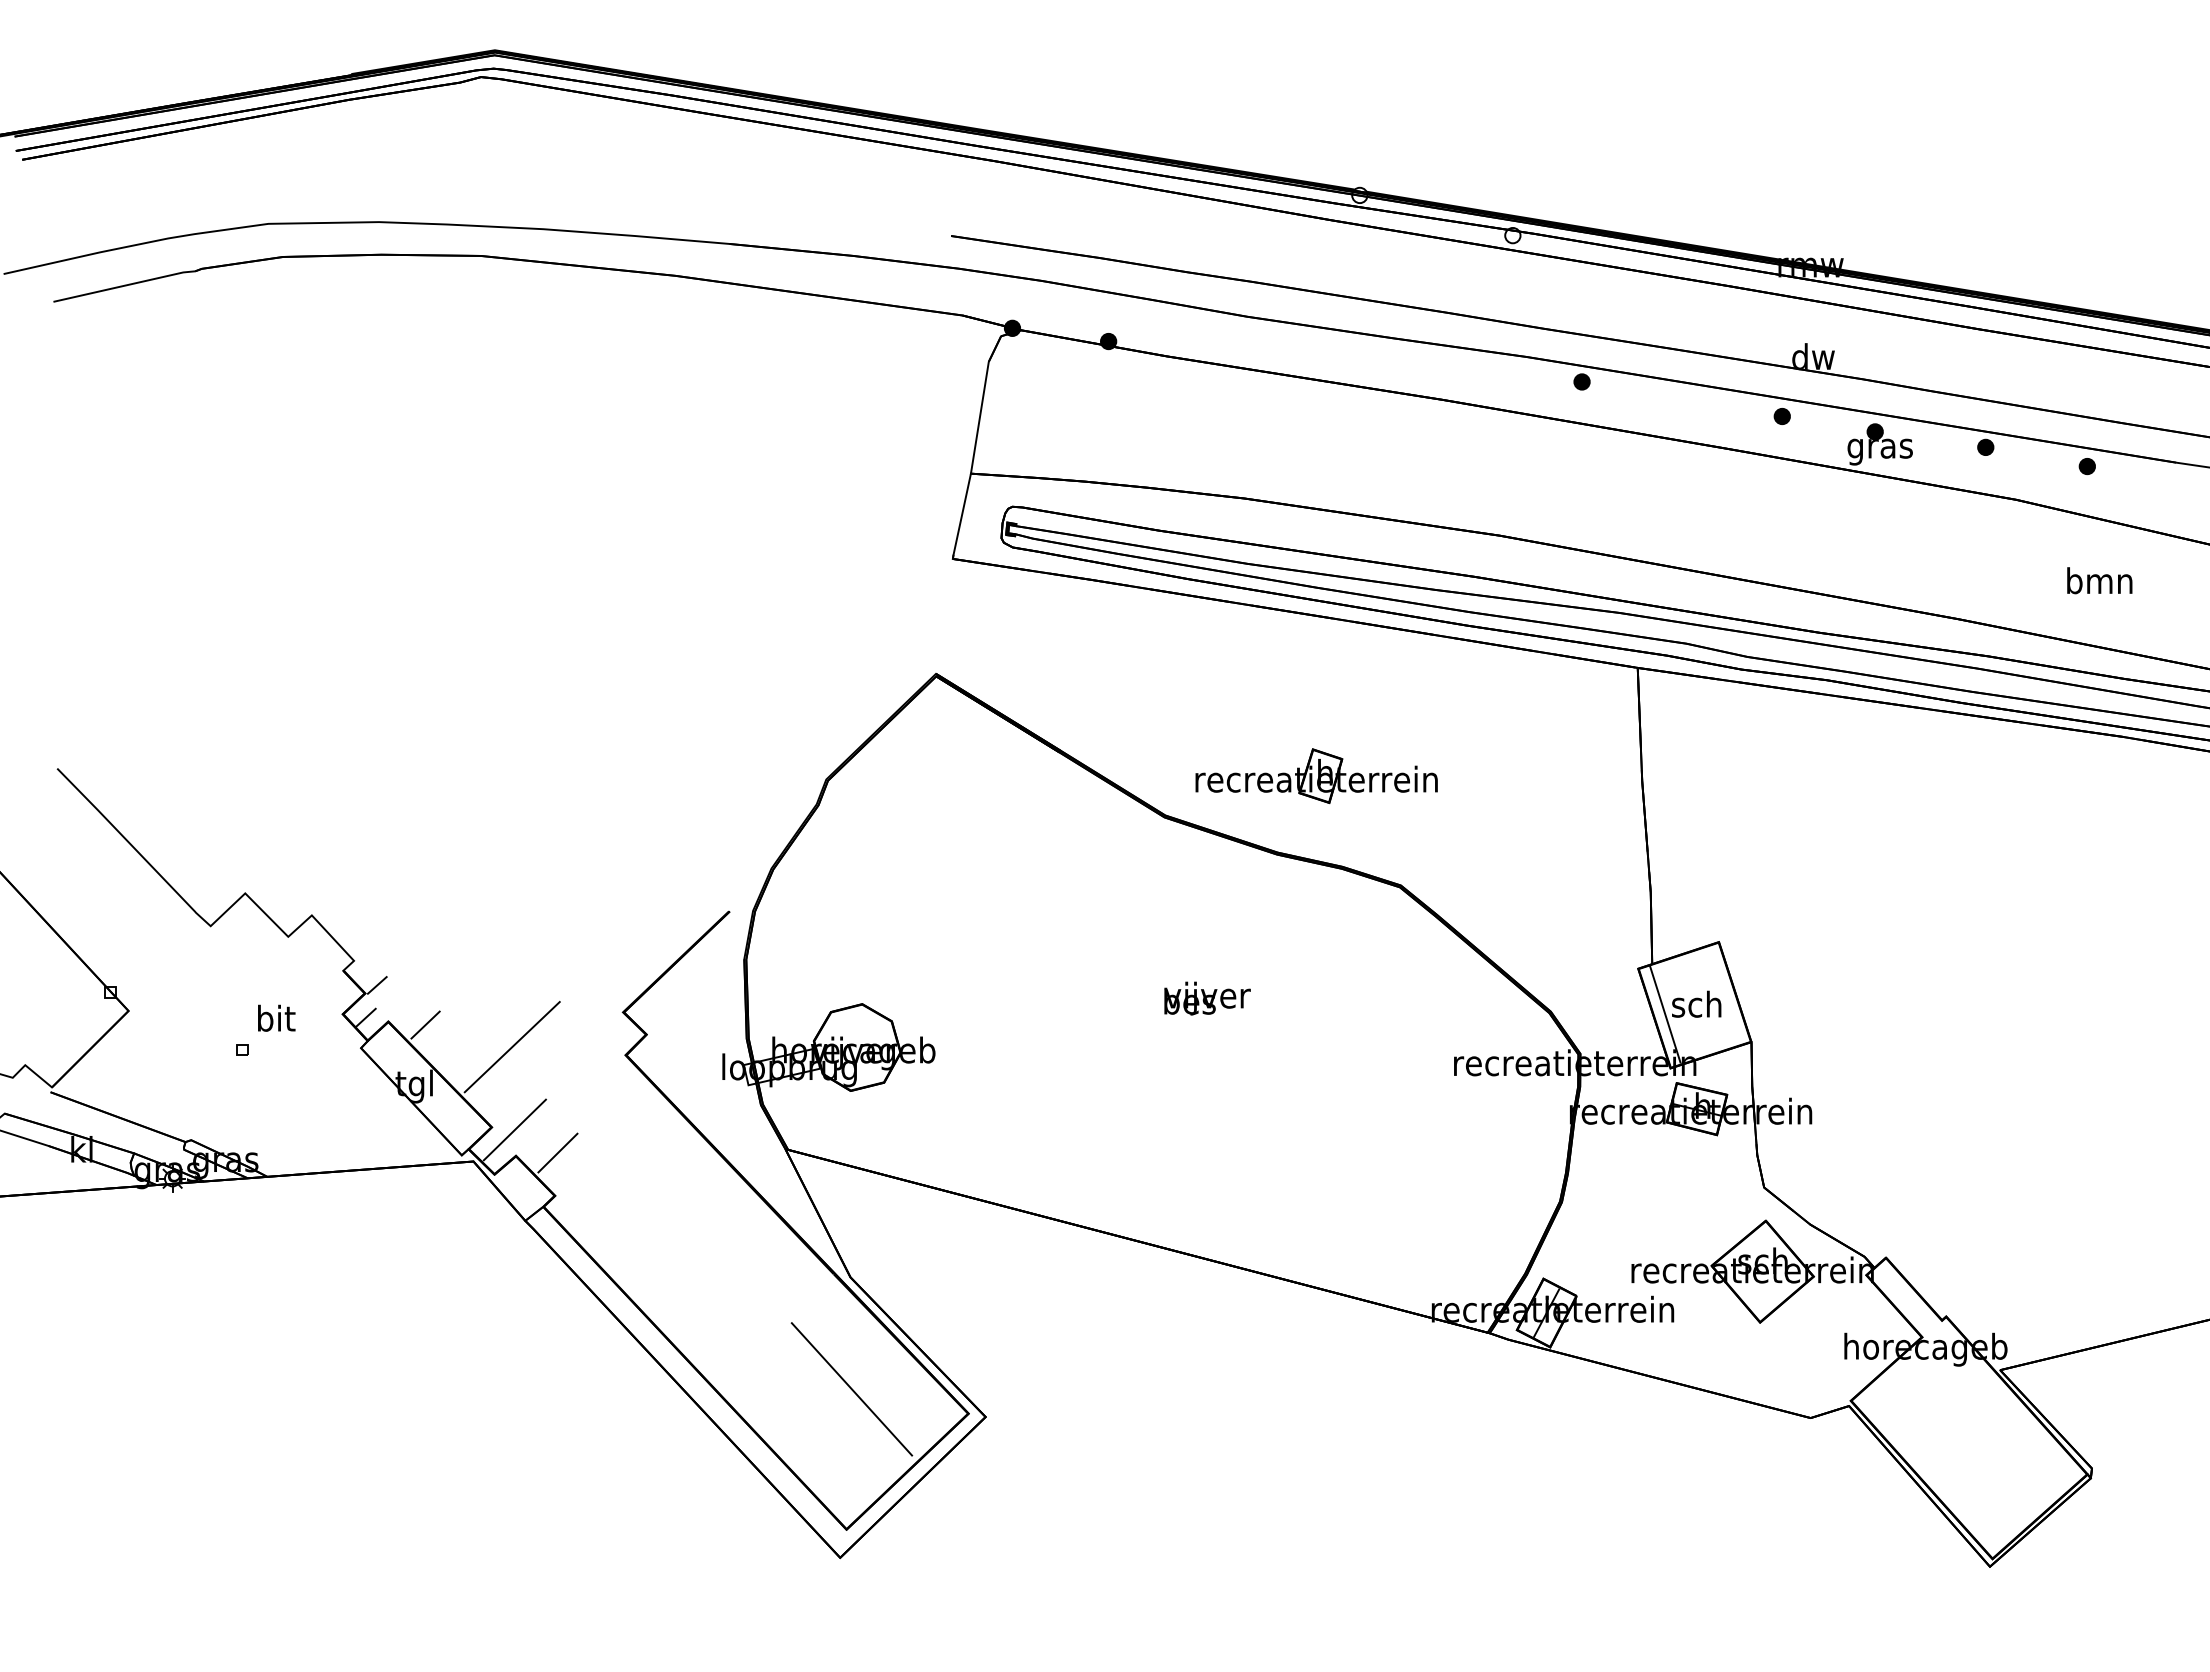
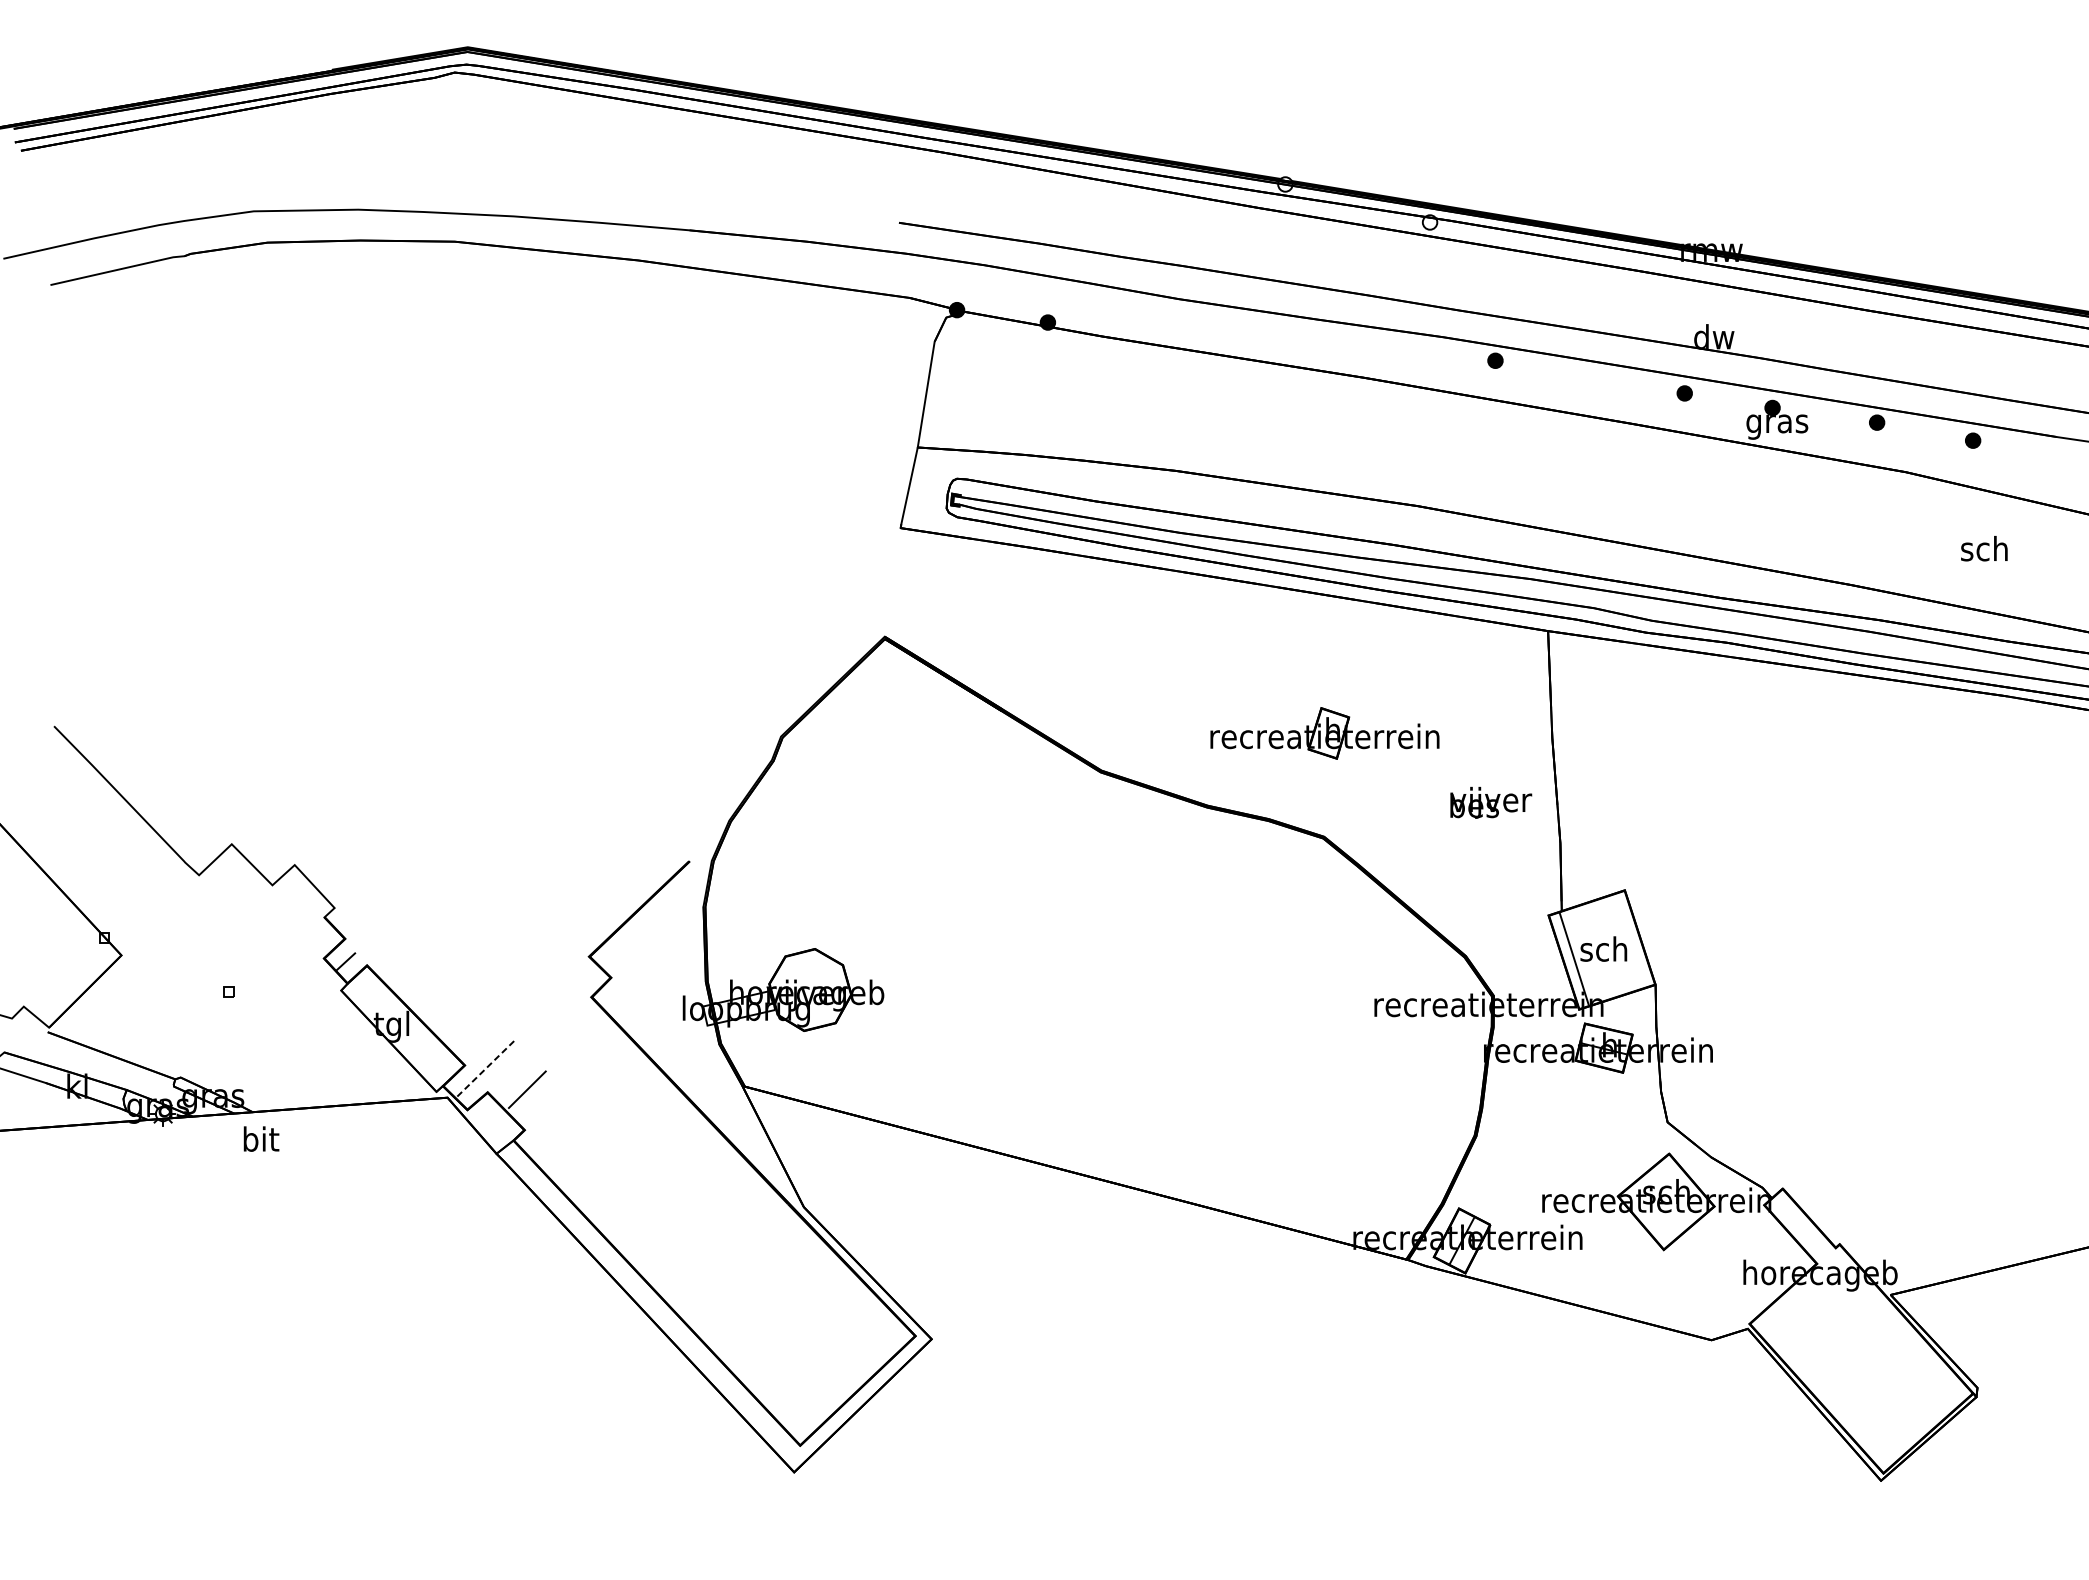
text: (2099, 580) -> (1984, 548), bmn -> sch
part: (1316, 776) -> (1324, 733), moved
line: (376, 985) -> (355, 931), removed
text: (1207, 998) -> (1491, 802), moved
text: (276, 1017) -> (261, 1138), moved
line: (425, 1024) -> (402, 968), removed
line: (511, 1047) -> (483, 989), removed
line: (515, 1129) -> (487, 1067), solid -> dashed
line: (851, 1389) -> (804, 1313), removed

